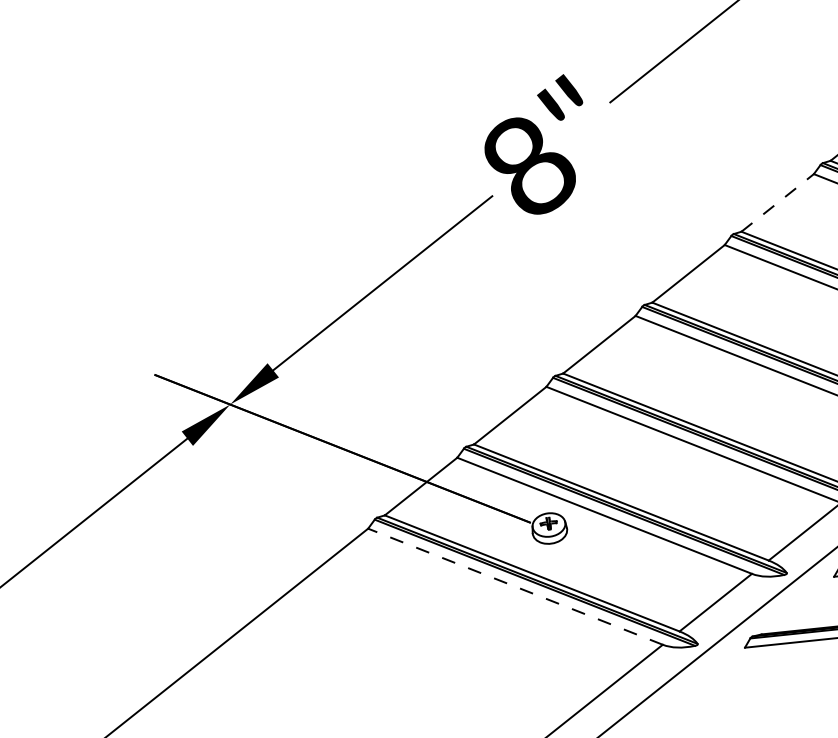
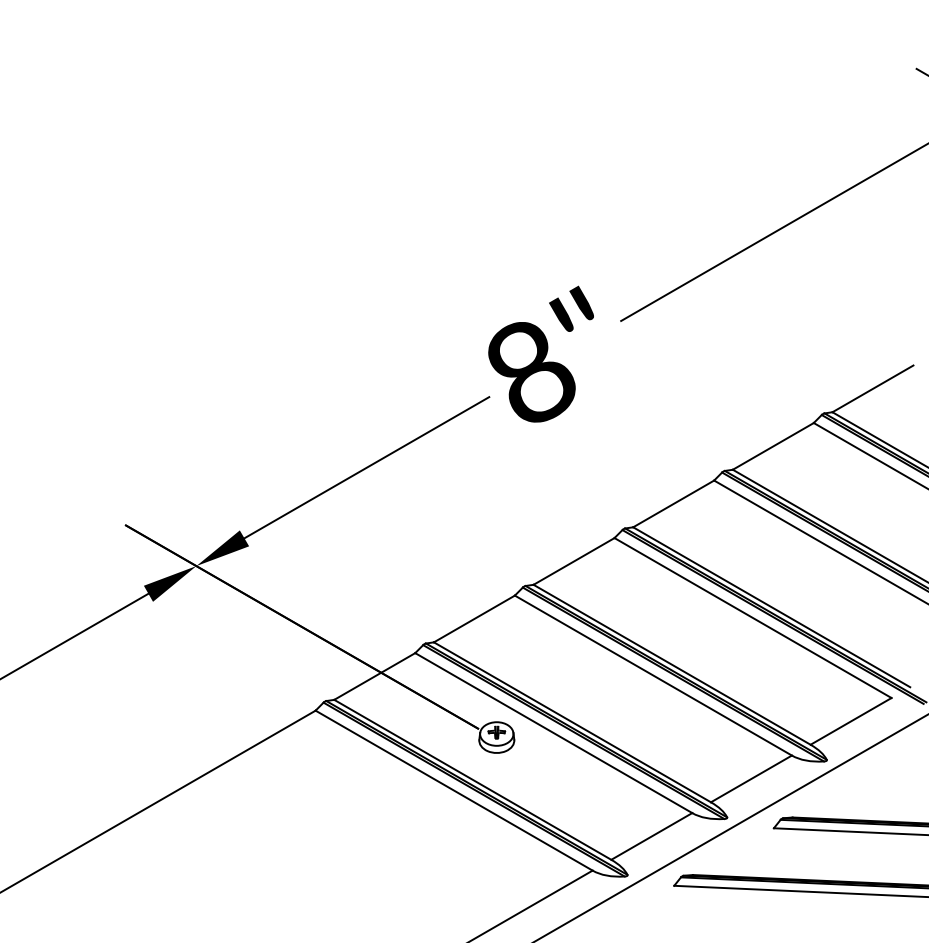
line: (777, 203) -> (773, 446), dashed -> solid
line: (515, 586) -> (454, 790), dashed -> solid

